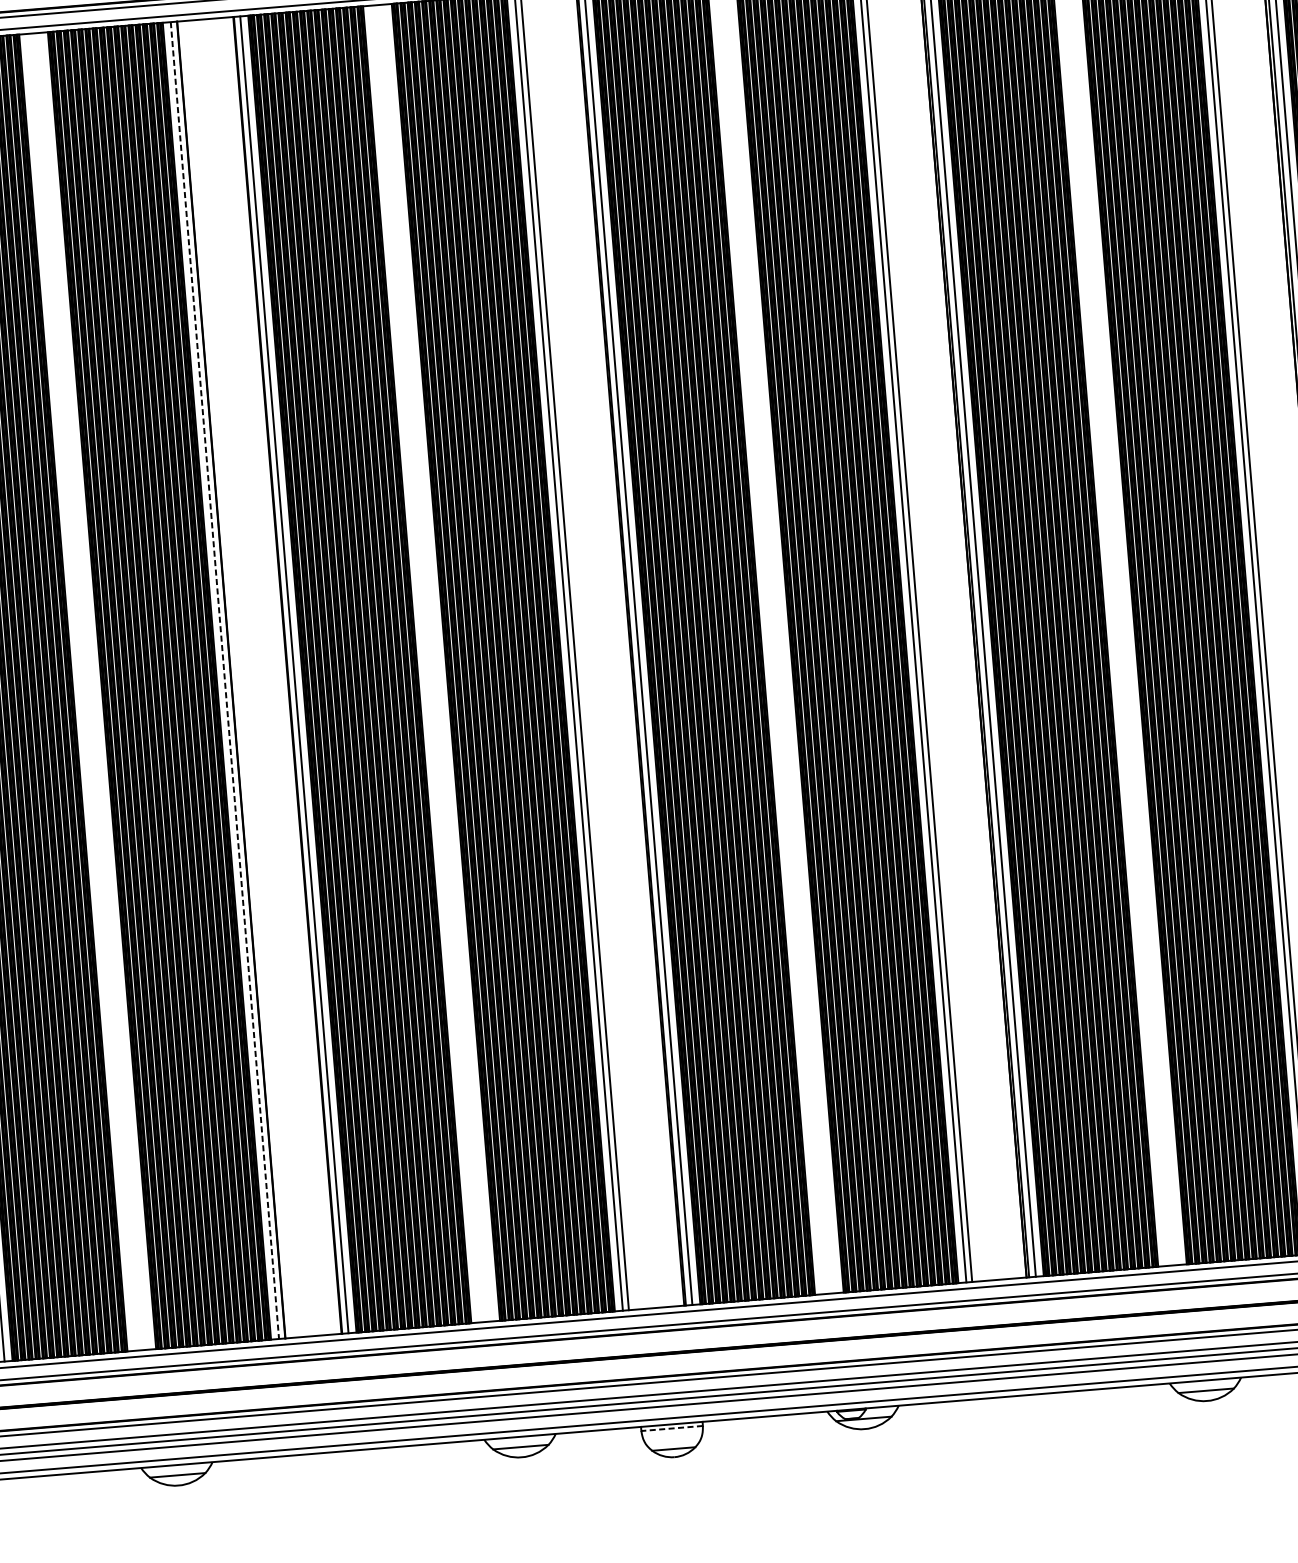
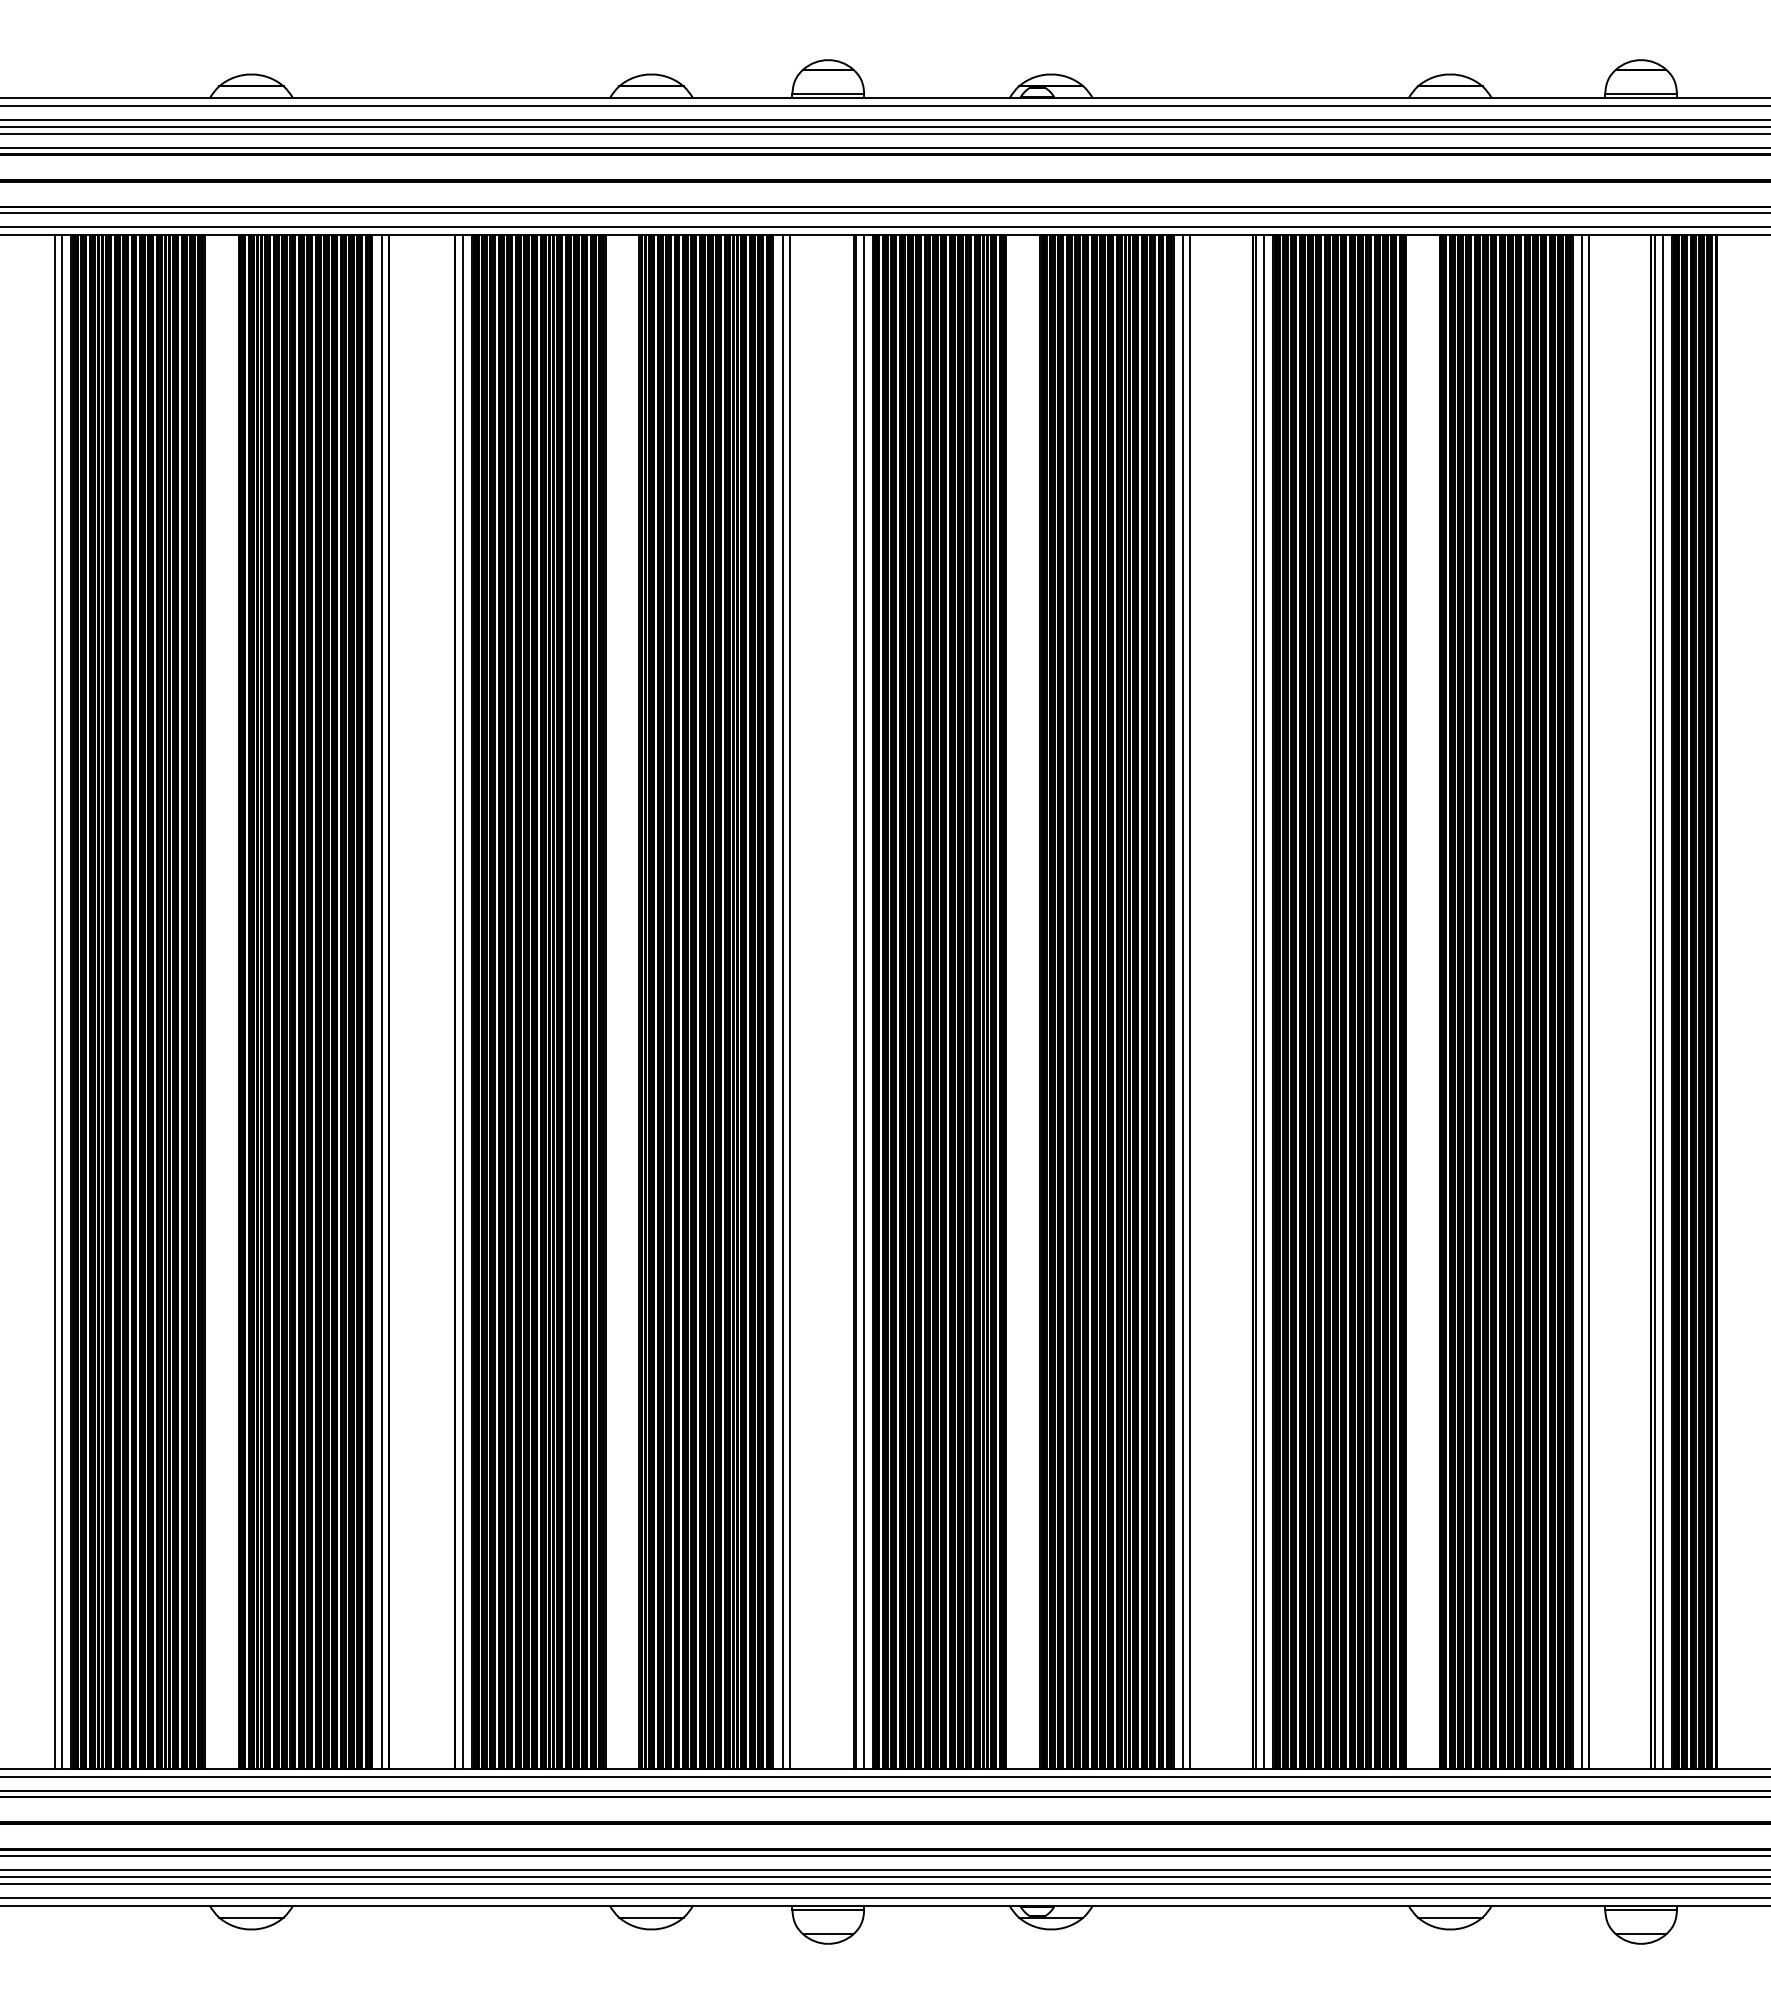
line: (224, 681) -> (381, 1002), dashed -> solid
line: (672, 1428) -> (828, 1910), dashed -> solid

